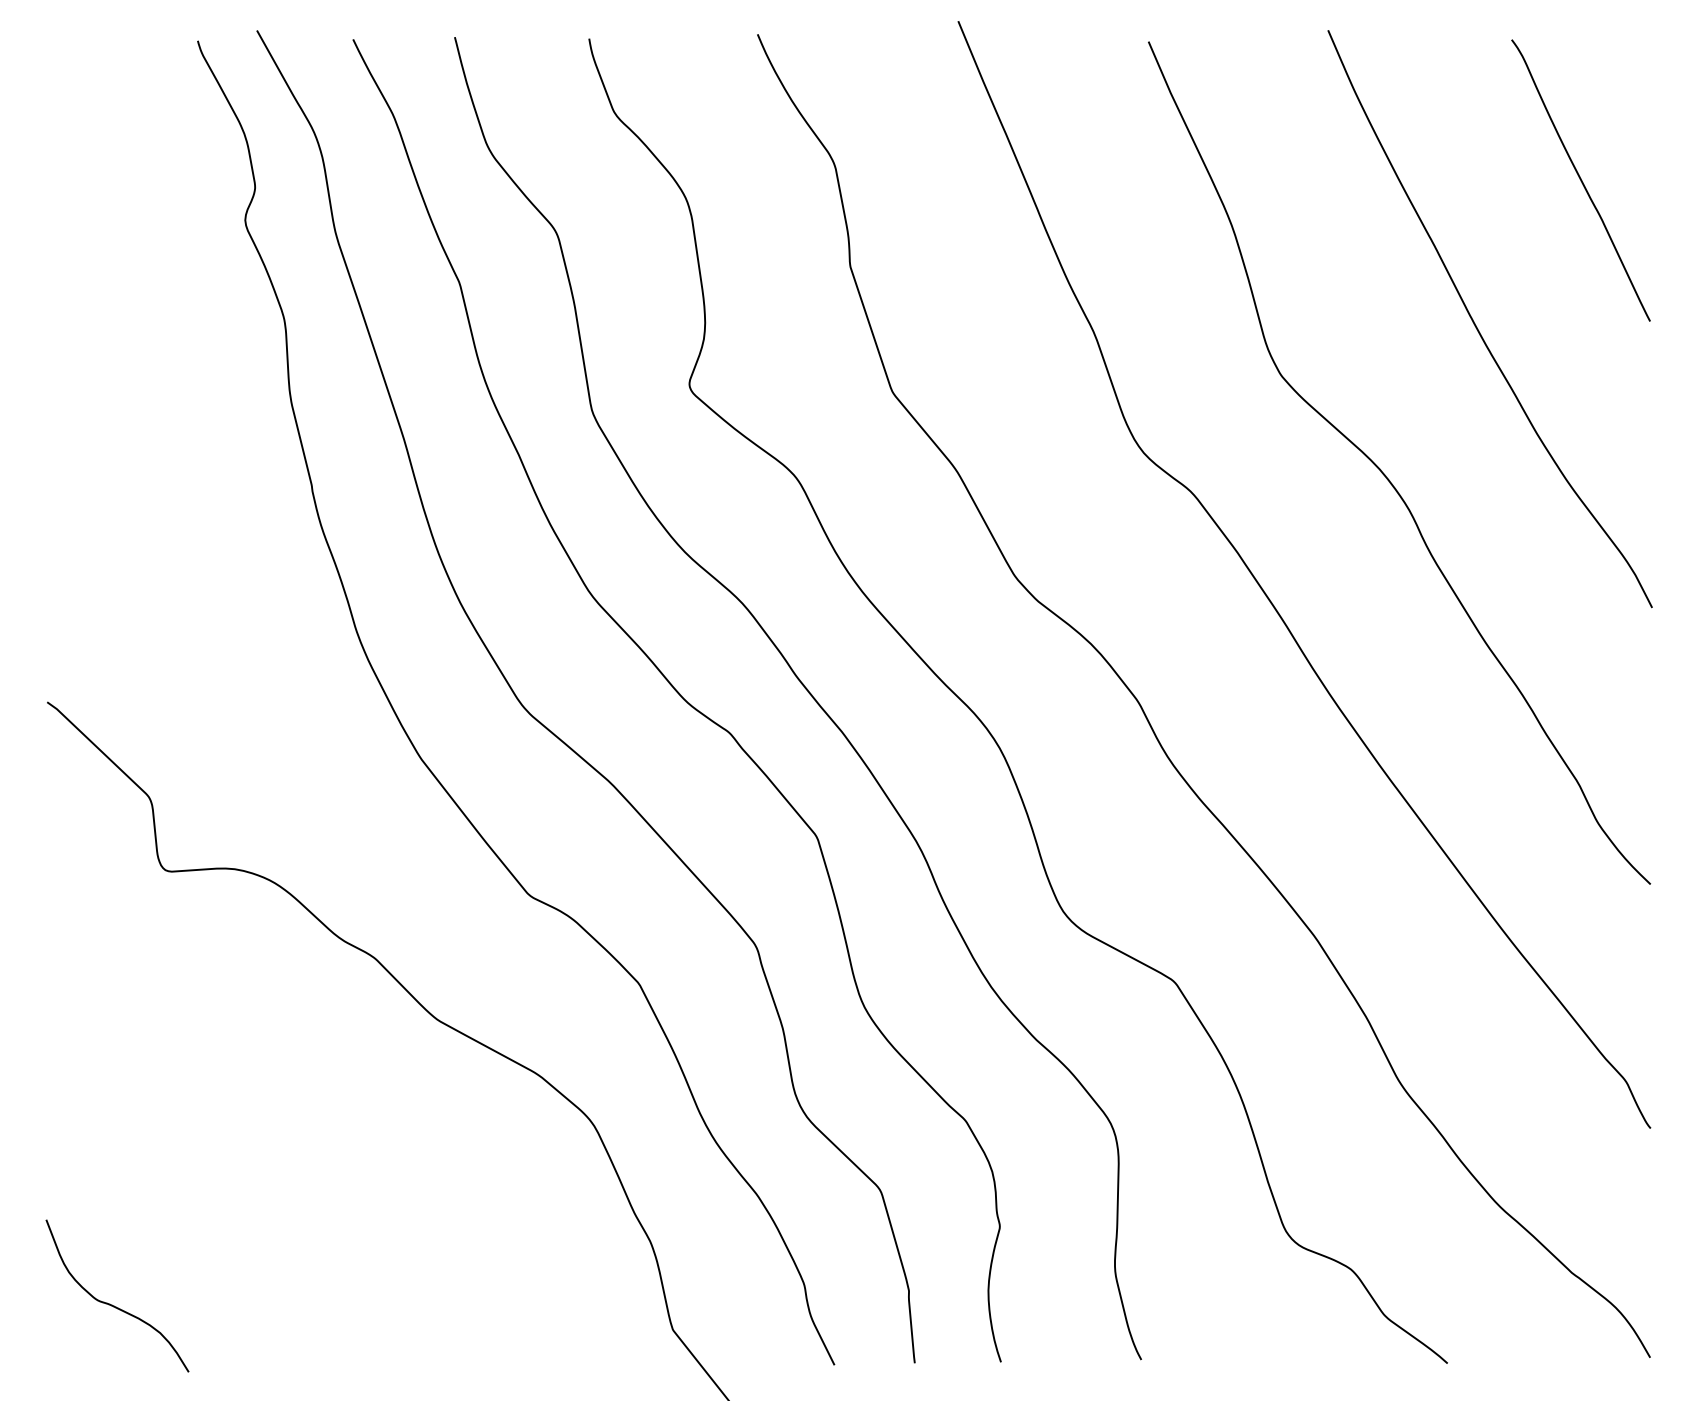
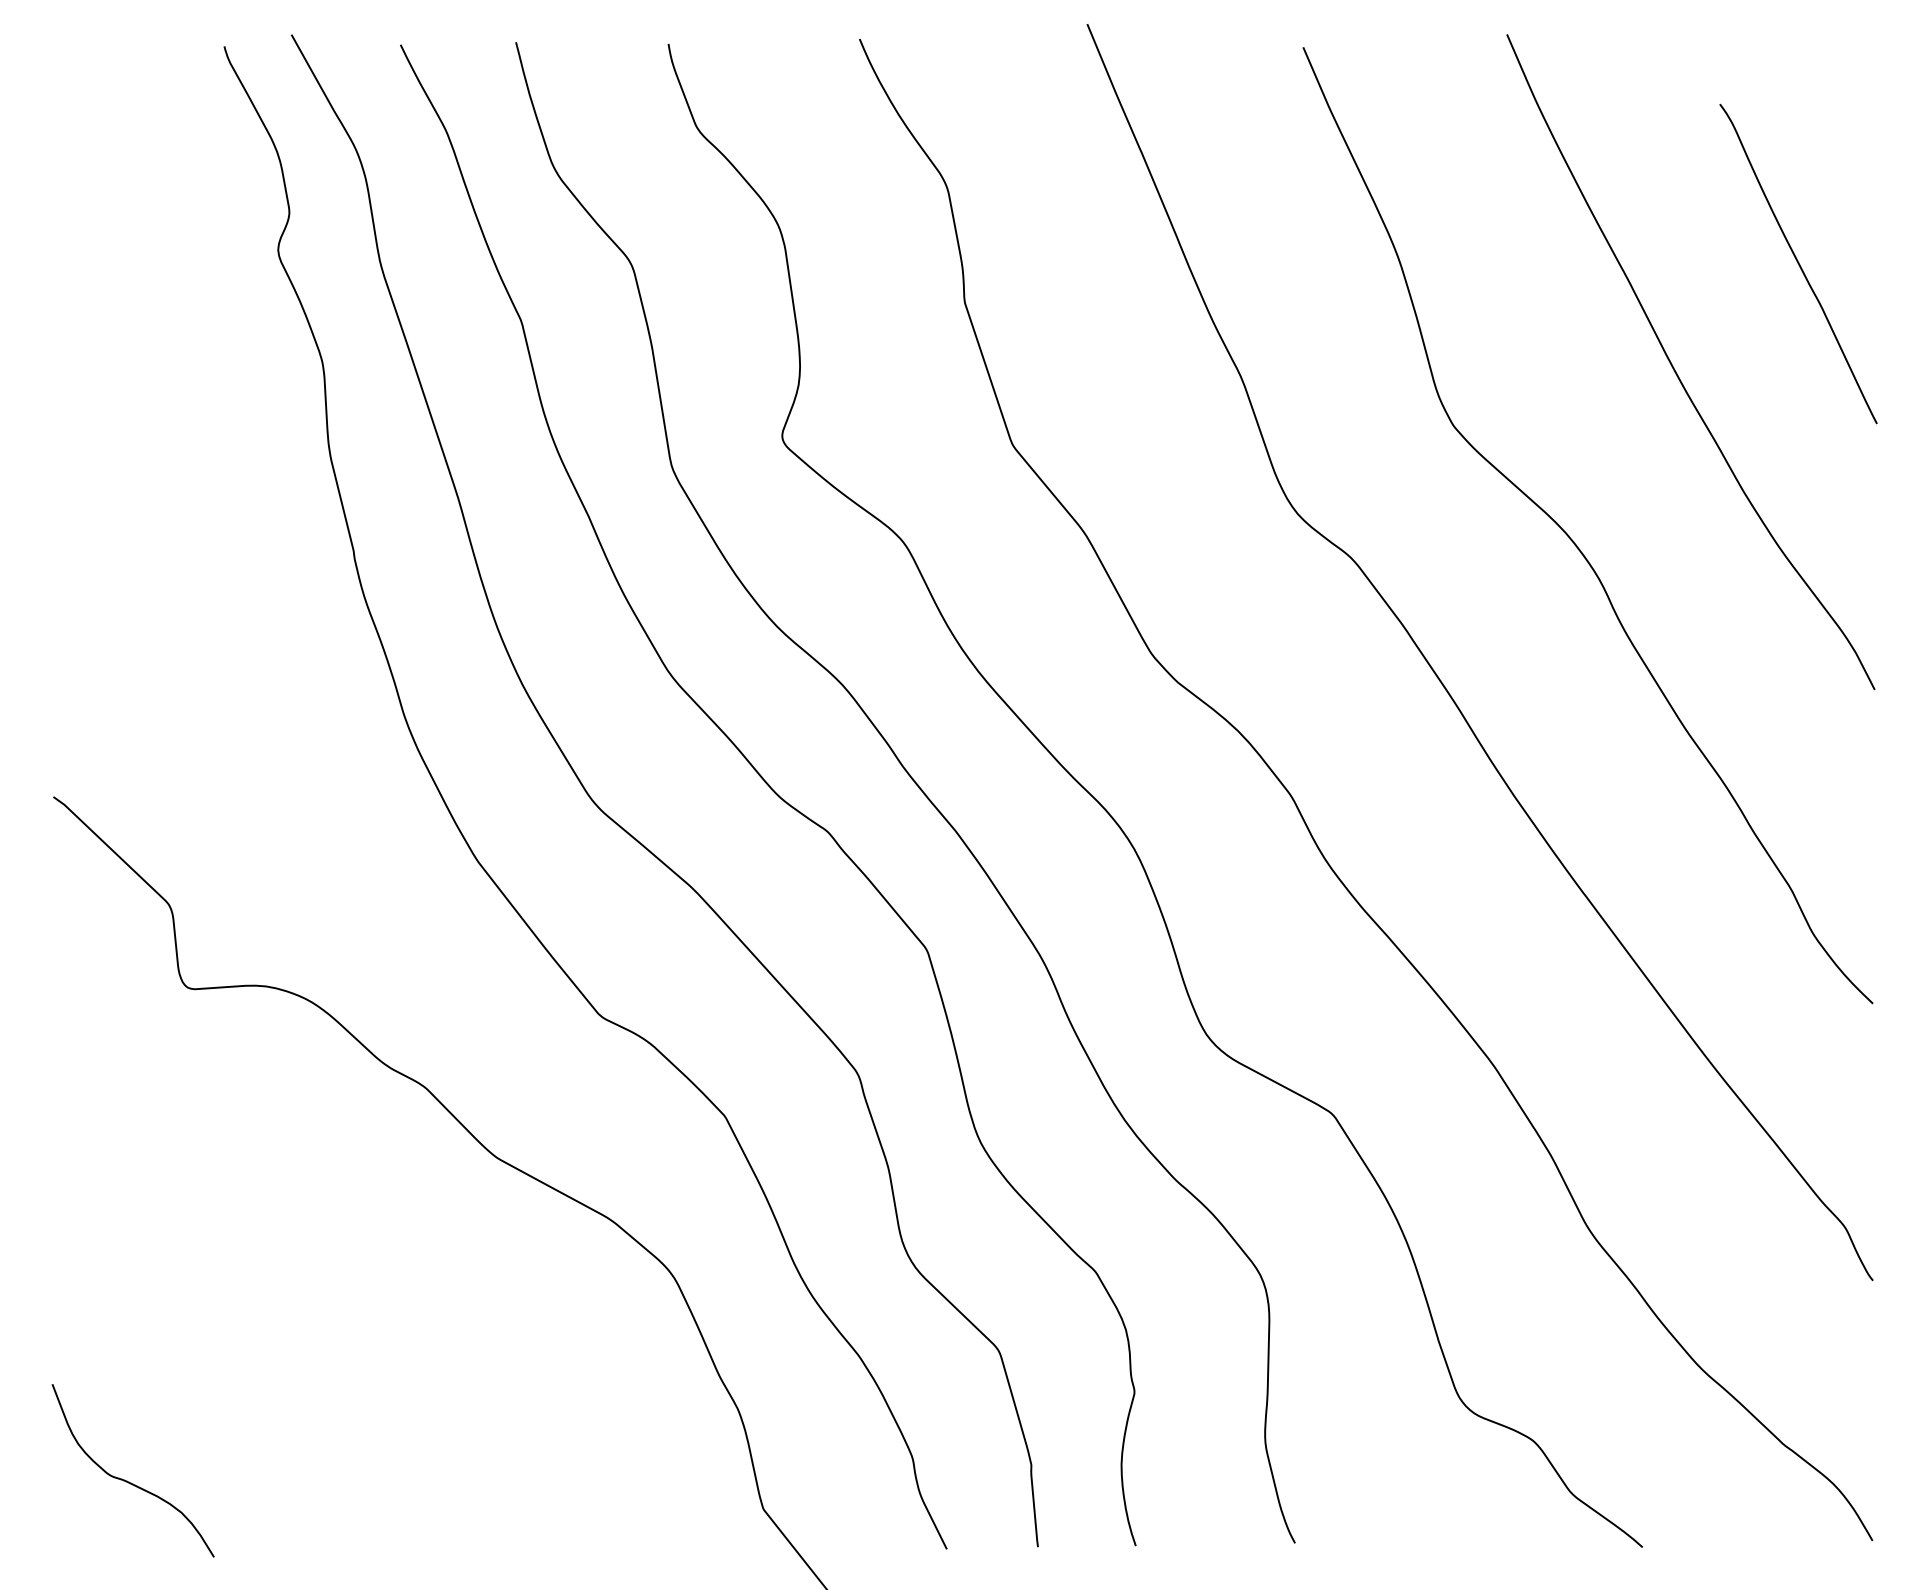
curve: (1580, 180) -> (1797, 263), moved

